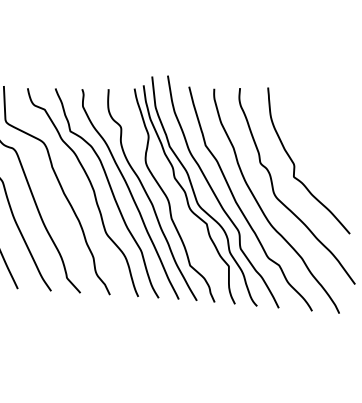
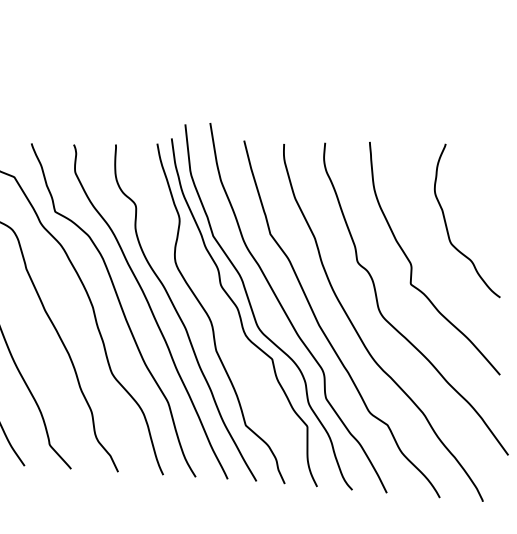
curve: (317, 140) -> (448, 226), added

